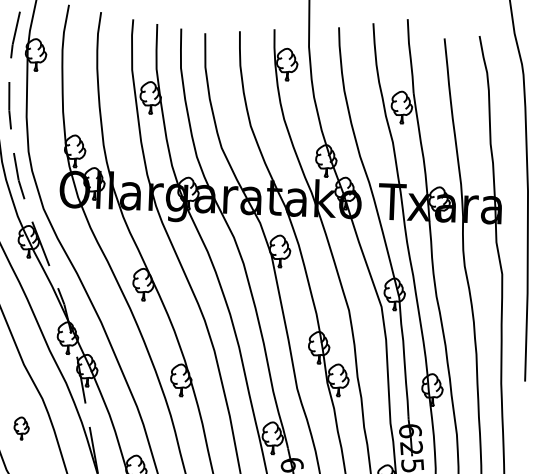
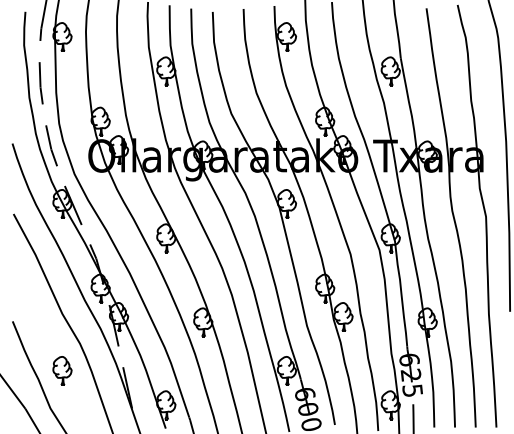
part: (21, 428) -> (62, 370), size x1.43

